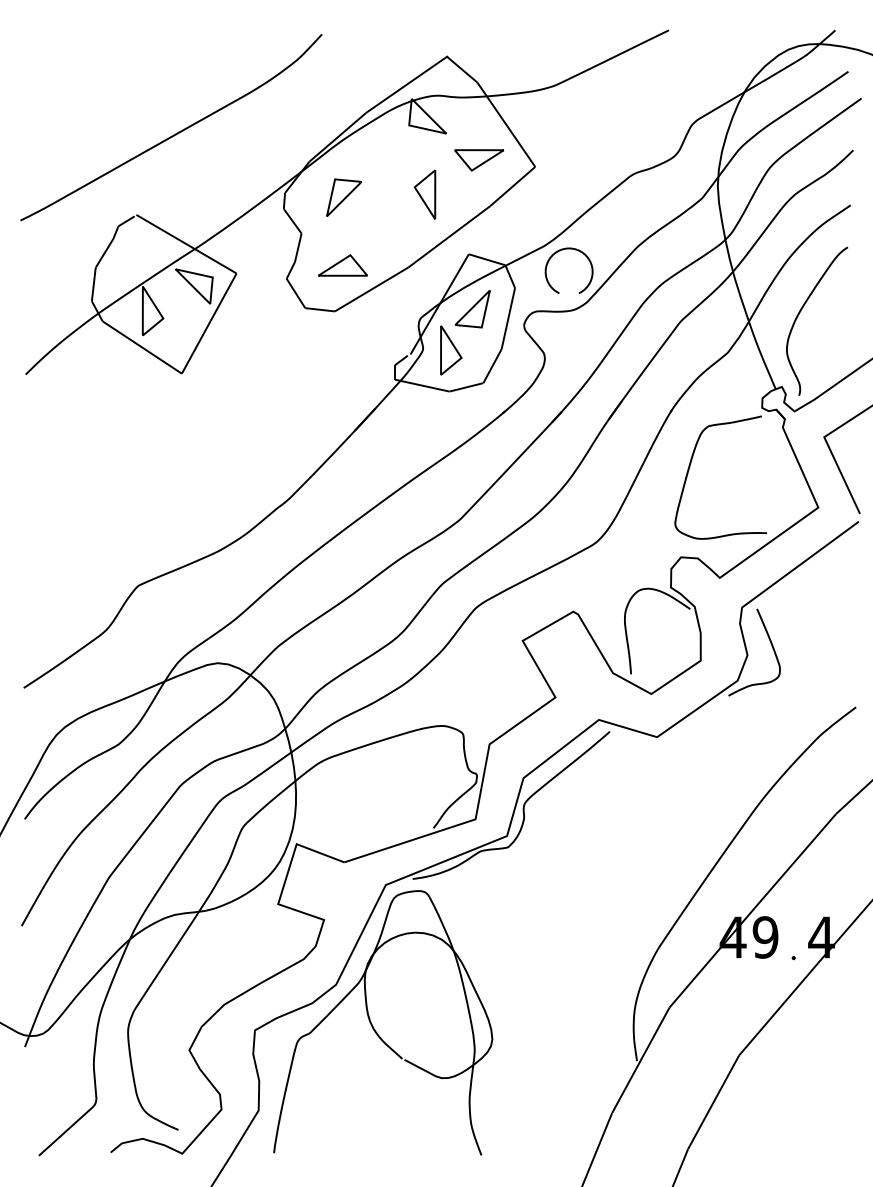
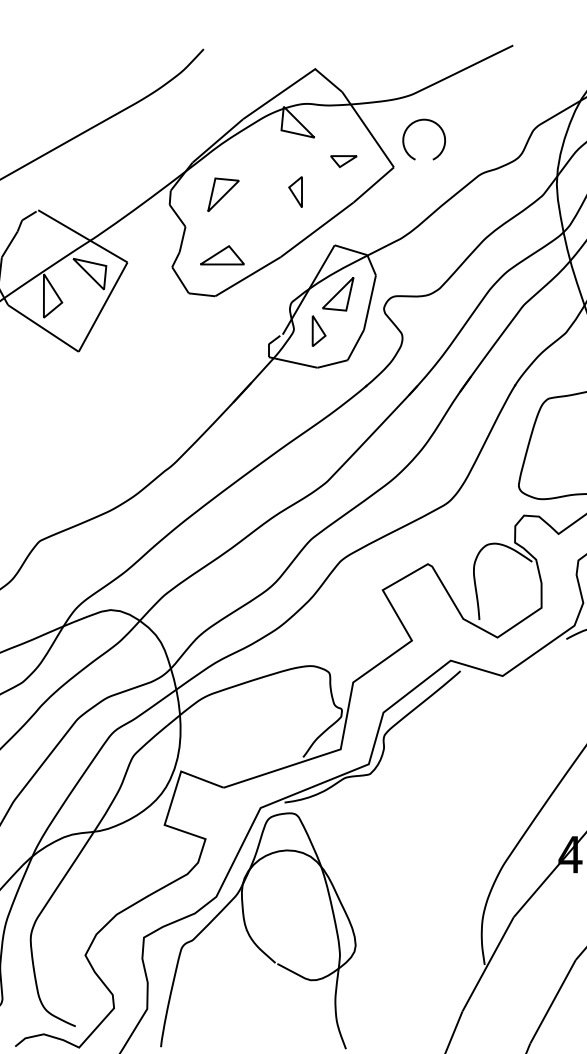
part: (478, 160) -> (343, 161), size x0.6
part: (424, 194) -> (295, 191), size x0.7
part: (558, 252) -> (414, 123), moved
part: (451, 350) -> (319, 331), size x0.7

